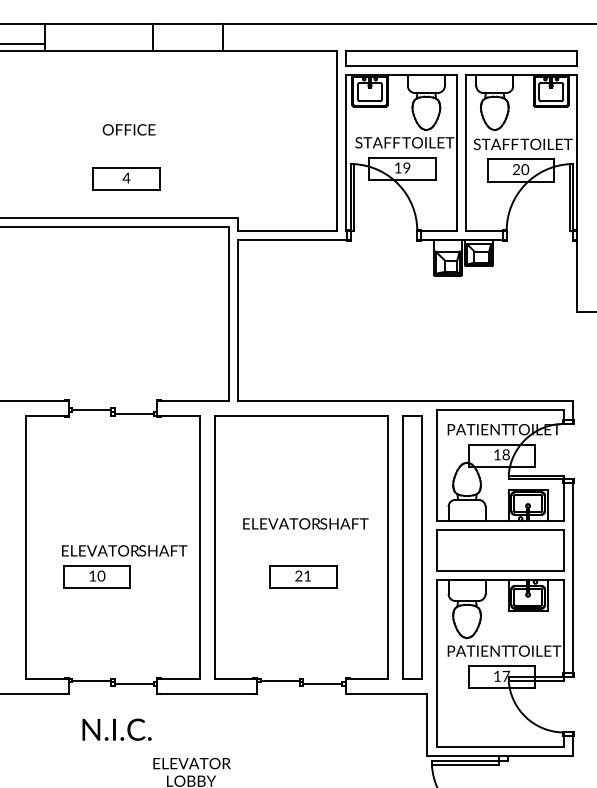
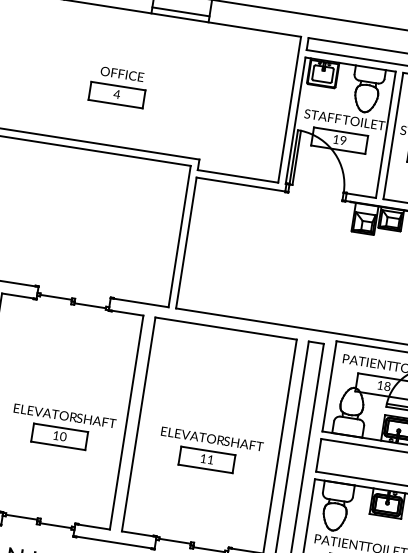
line: (187, 43) -> (180, 11), added
part: (126, 178) -> (116, 94), moved
text: (305, 523) -> (212, 438), moved
text: (298, 575) -> (203, 458), 21 -> 11
part: (96, 576) -> (59, 436), moved

